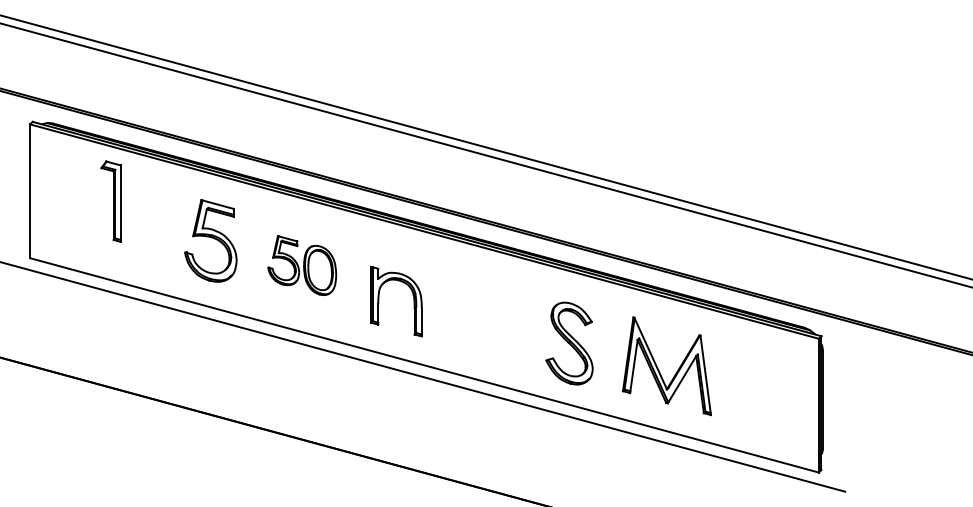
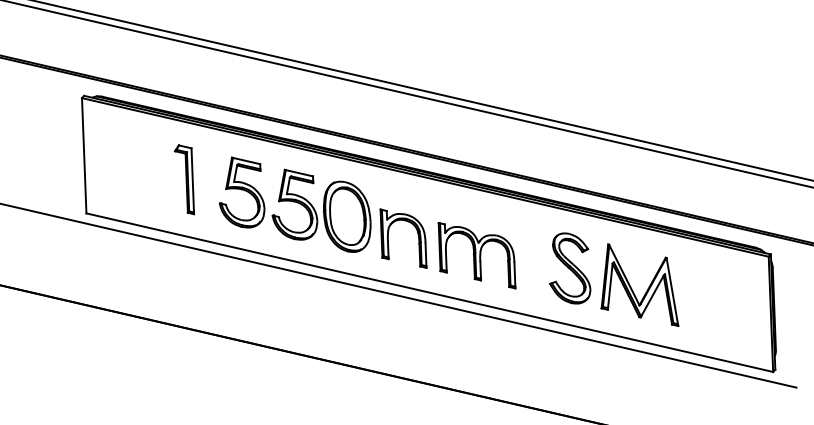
part: (110, 201) -> (183, 179), moved
part: (301, 265) -> (320, 210), size x1.67
part: (480, 324) -> (476, 255), added
part: (569, 343) -> (569, 268), moved

